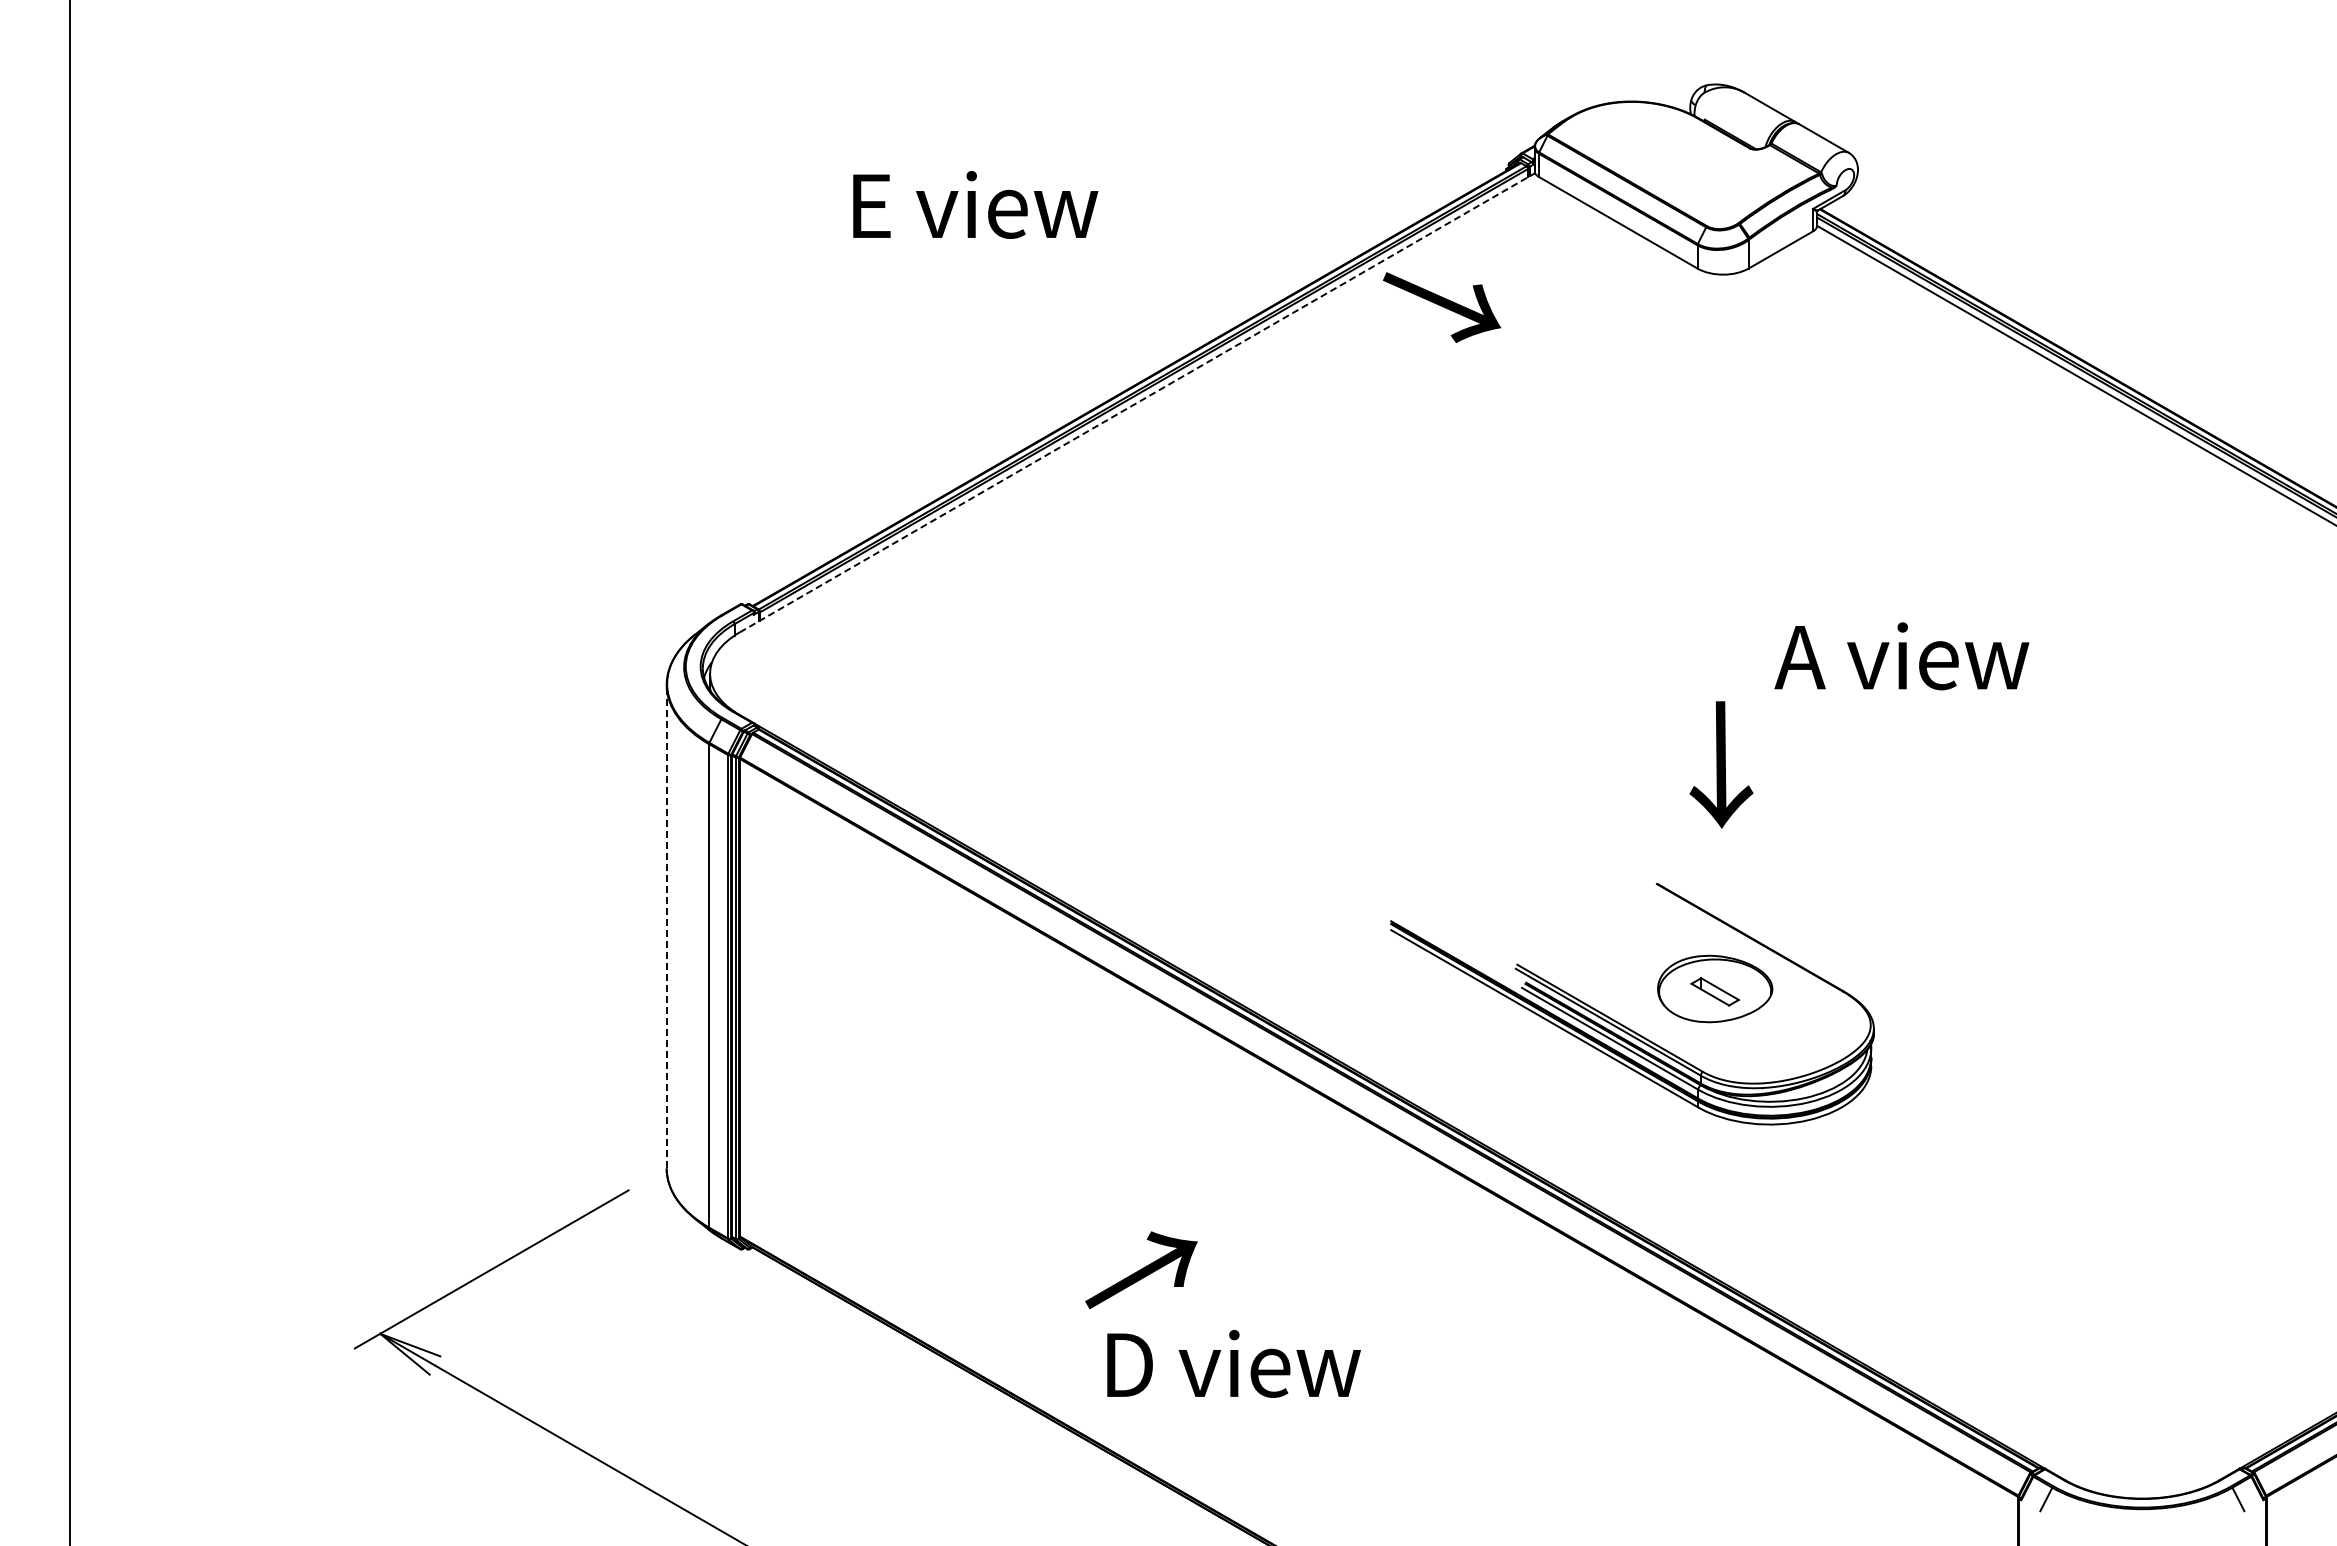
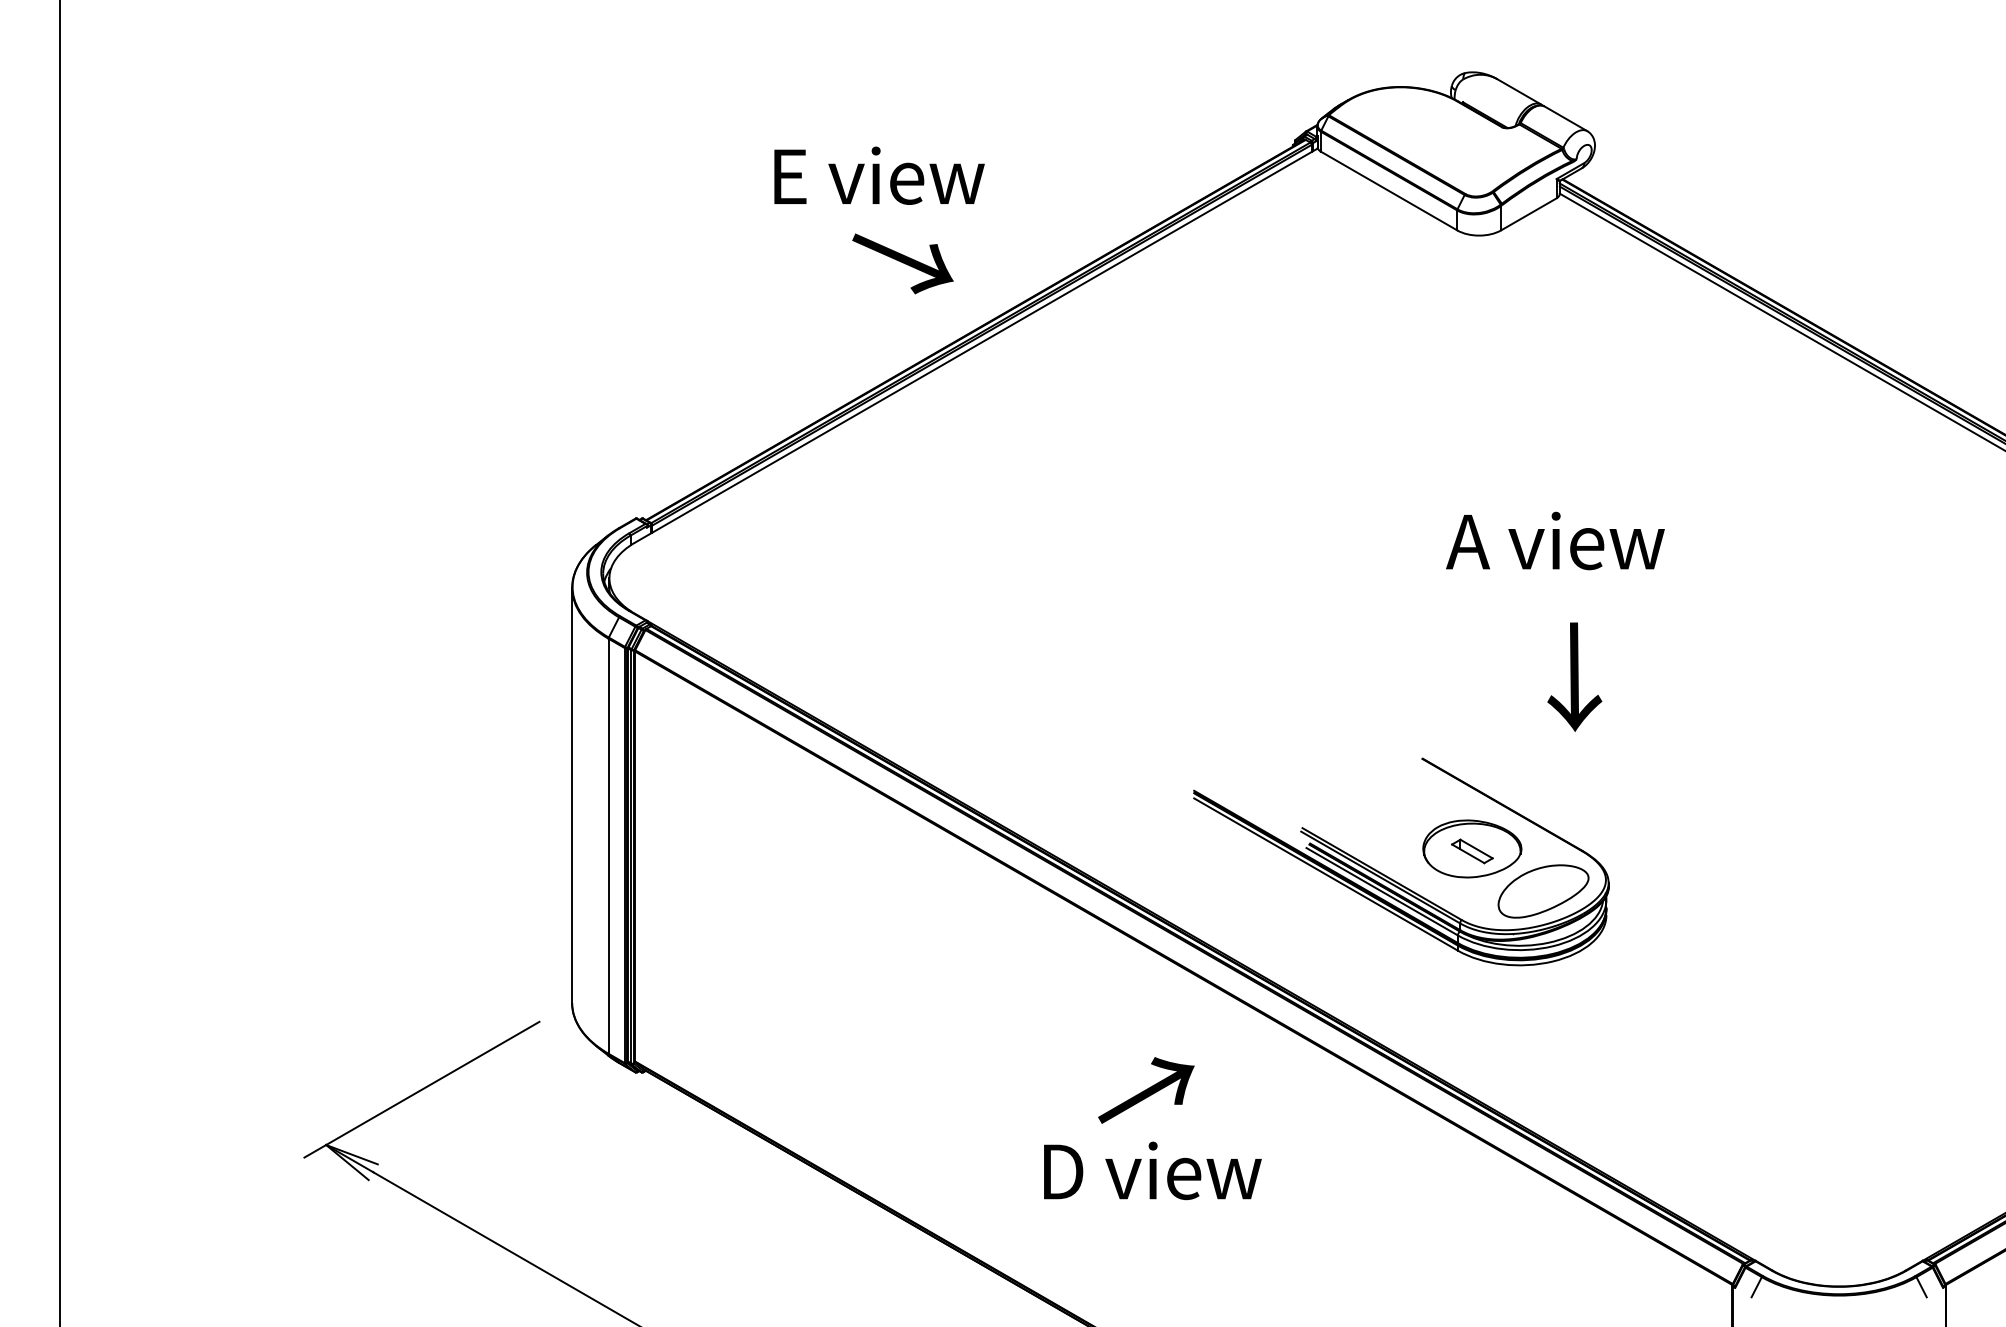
text: (975, 204) -> (879, 175), moved
text: (1442, 307) -> (903, 263), moved
line: (1137, 402) -> (976, 345), dashed -> solid
text: (1901, 656) -> (1555, 541), moved
text: (1721, 764) -> (1574, 676), moved
line: (666, 926) -> (571, 795), dashed -> solid
part: (1797, 1038) -> (1543, 891), added
text: (1141, 1270) -> (1146, 1090), moved
text: (1233, 1363) -> (1152, 1170), moved

